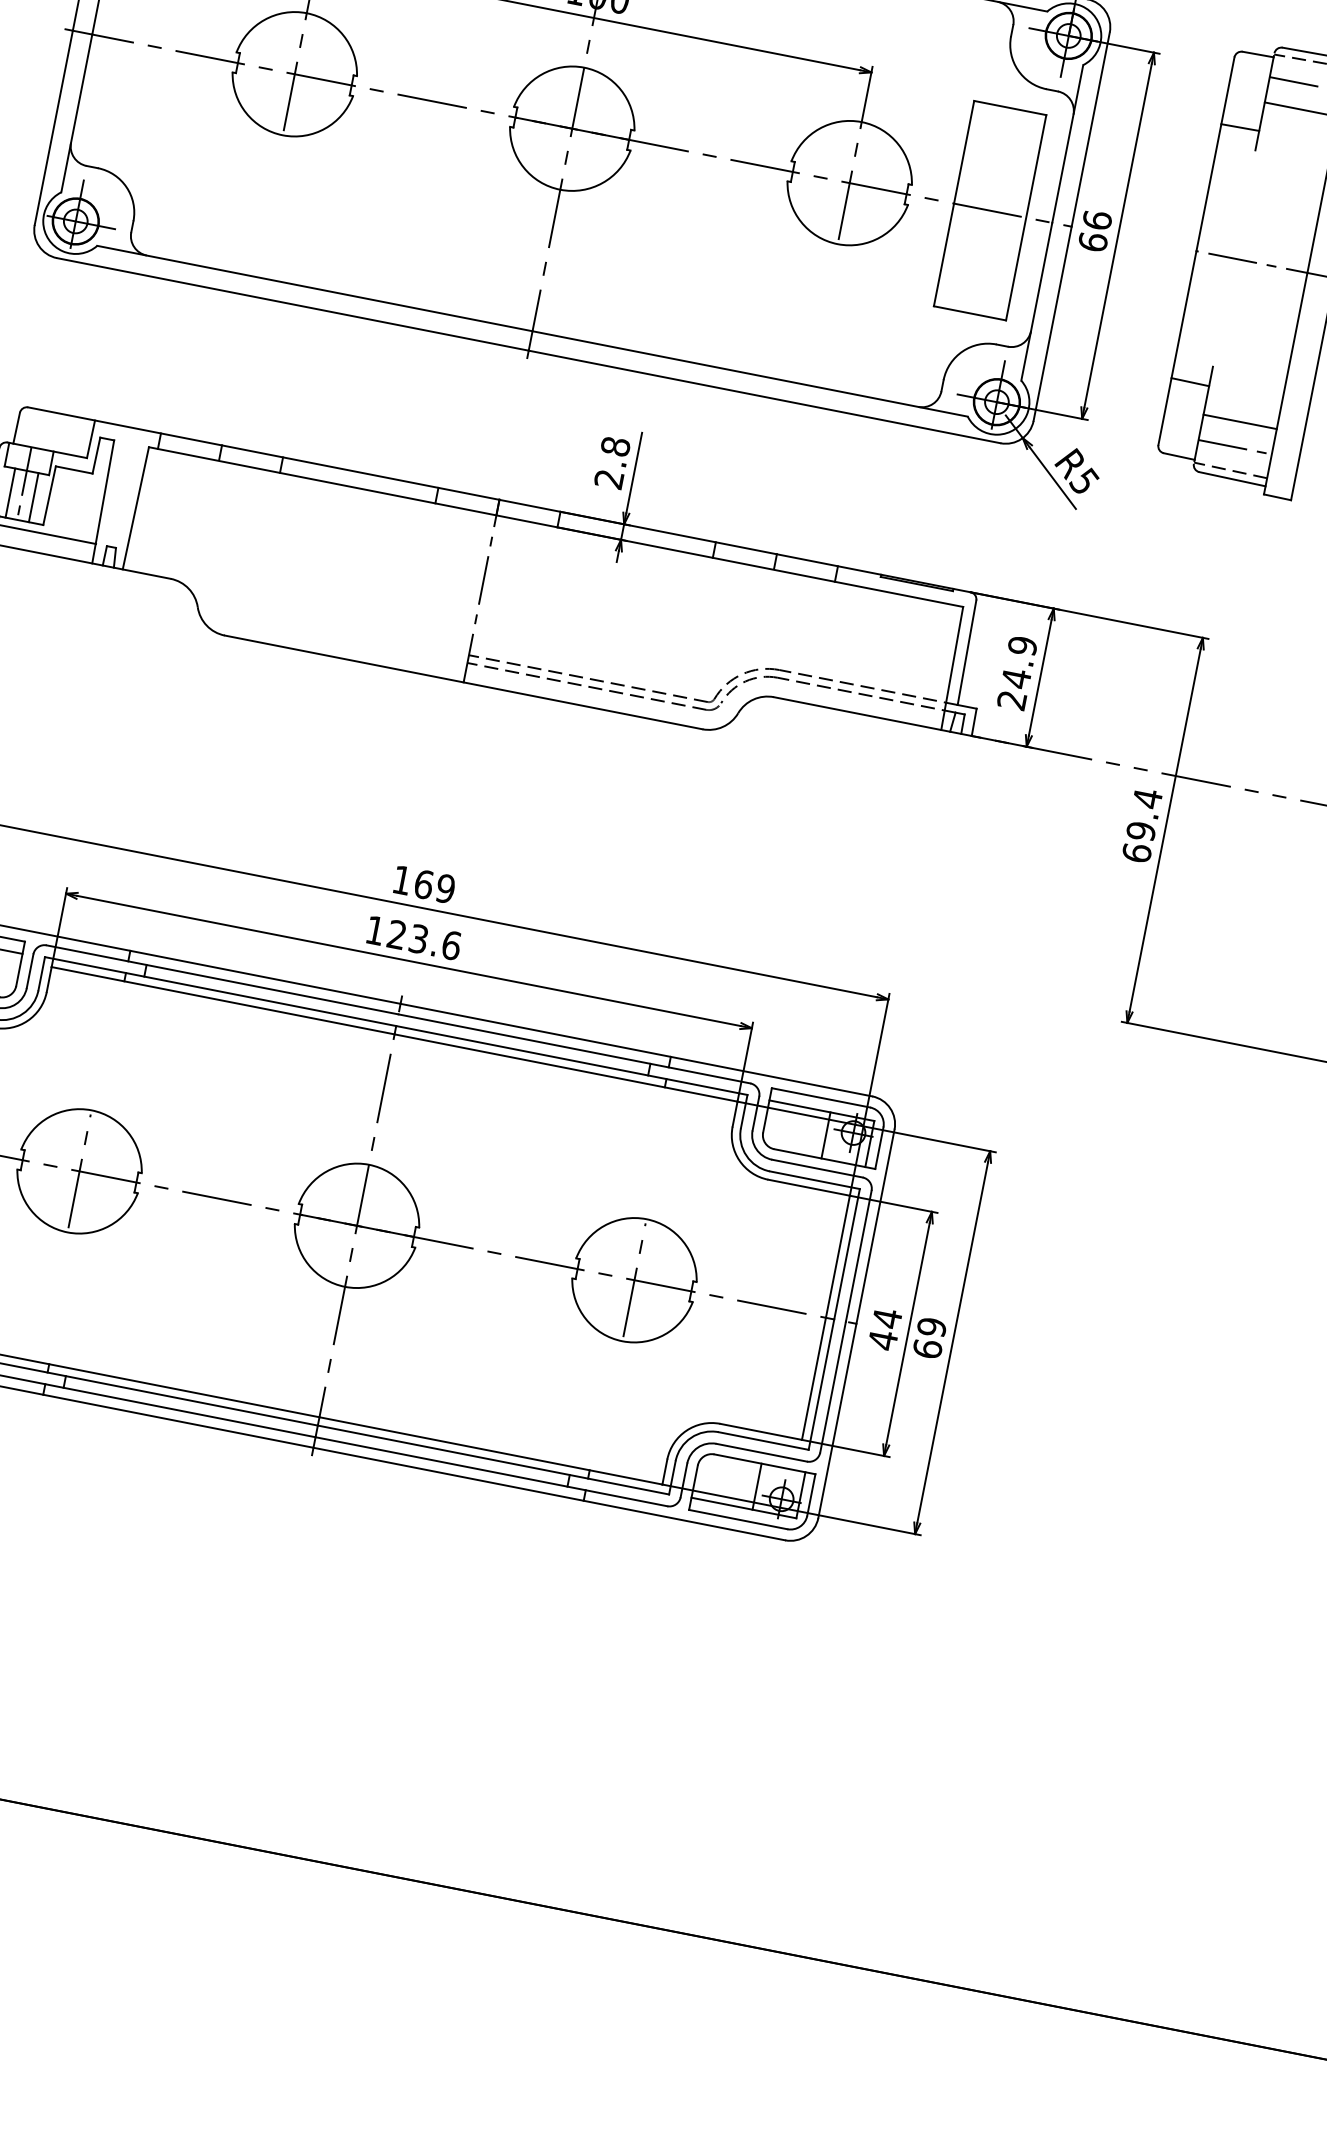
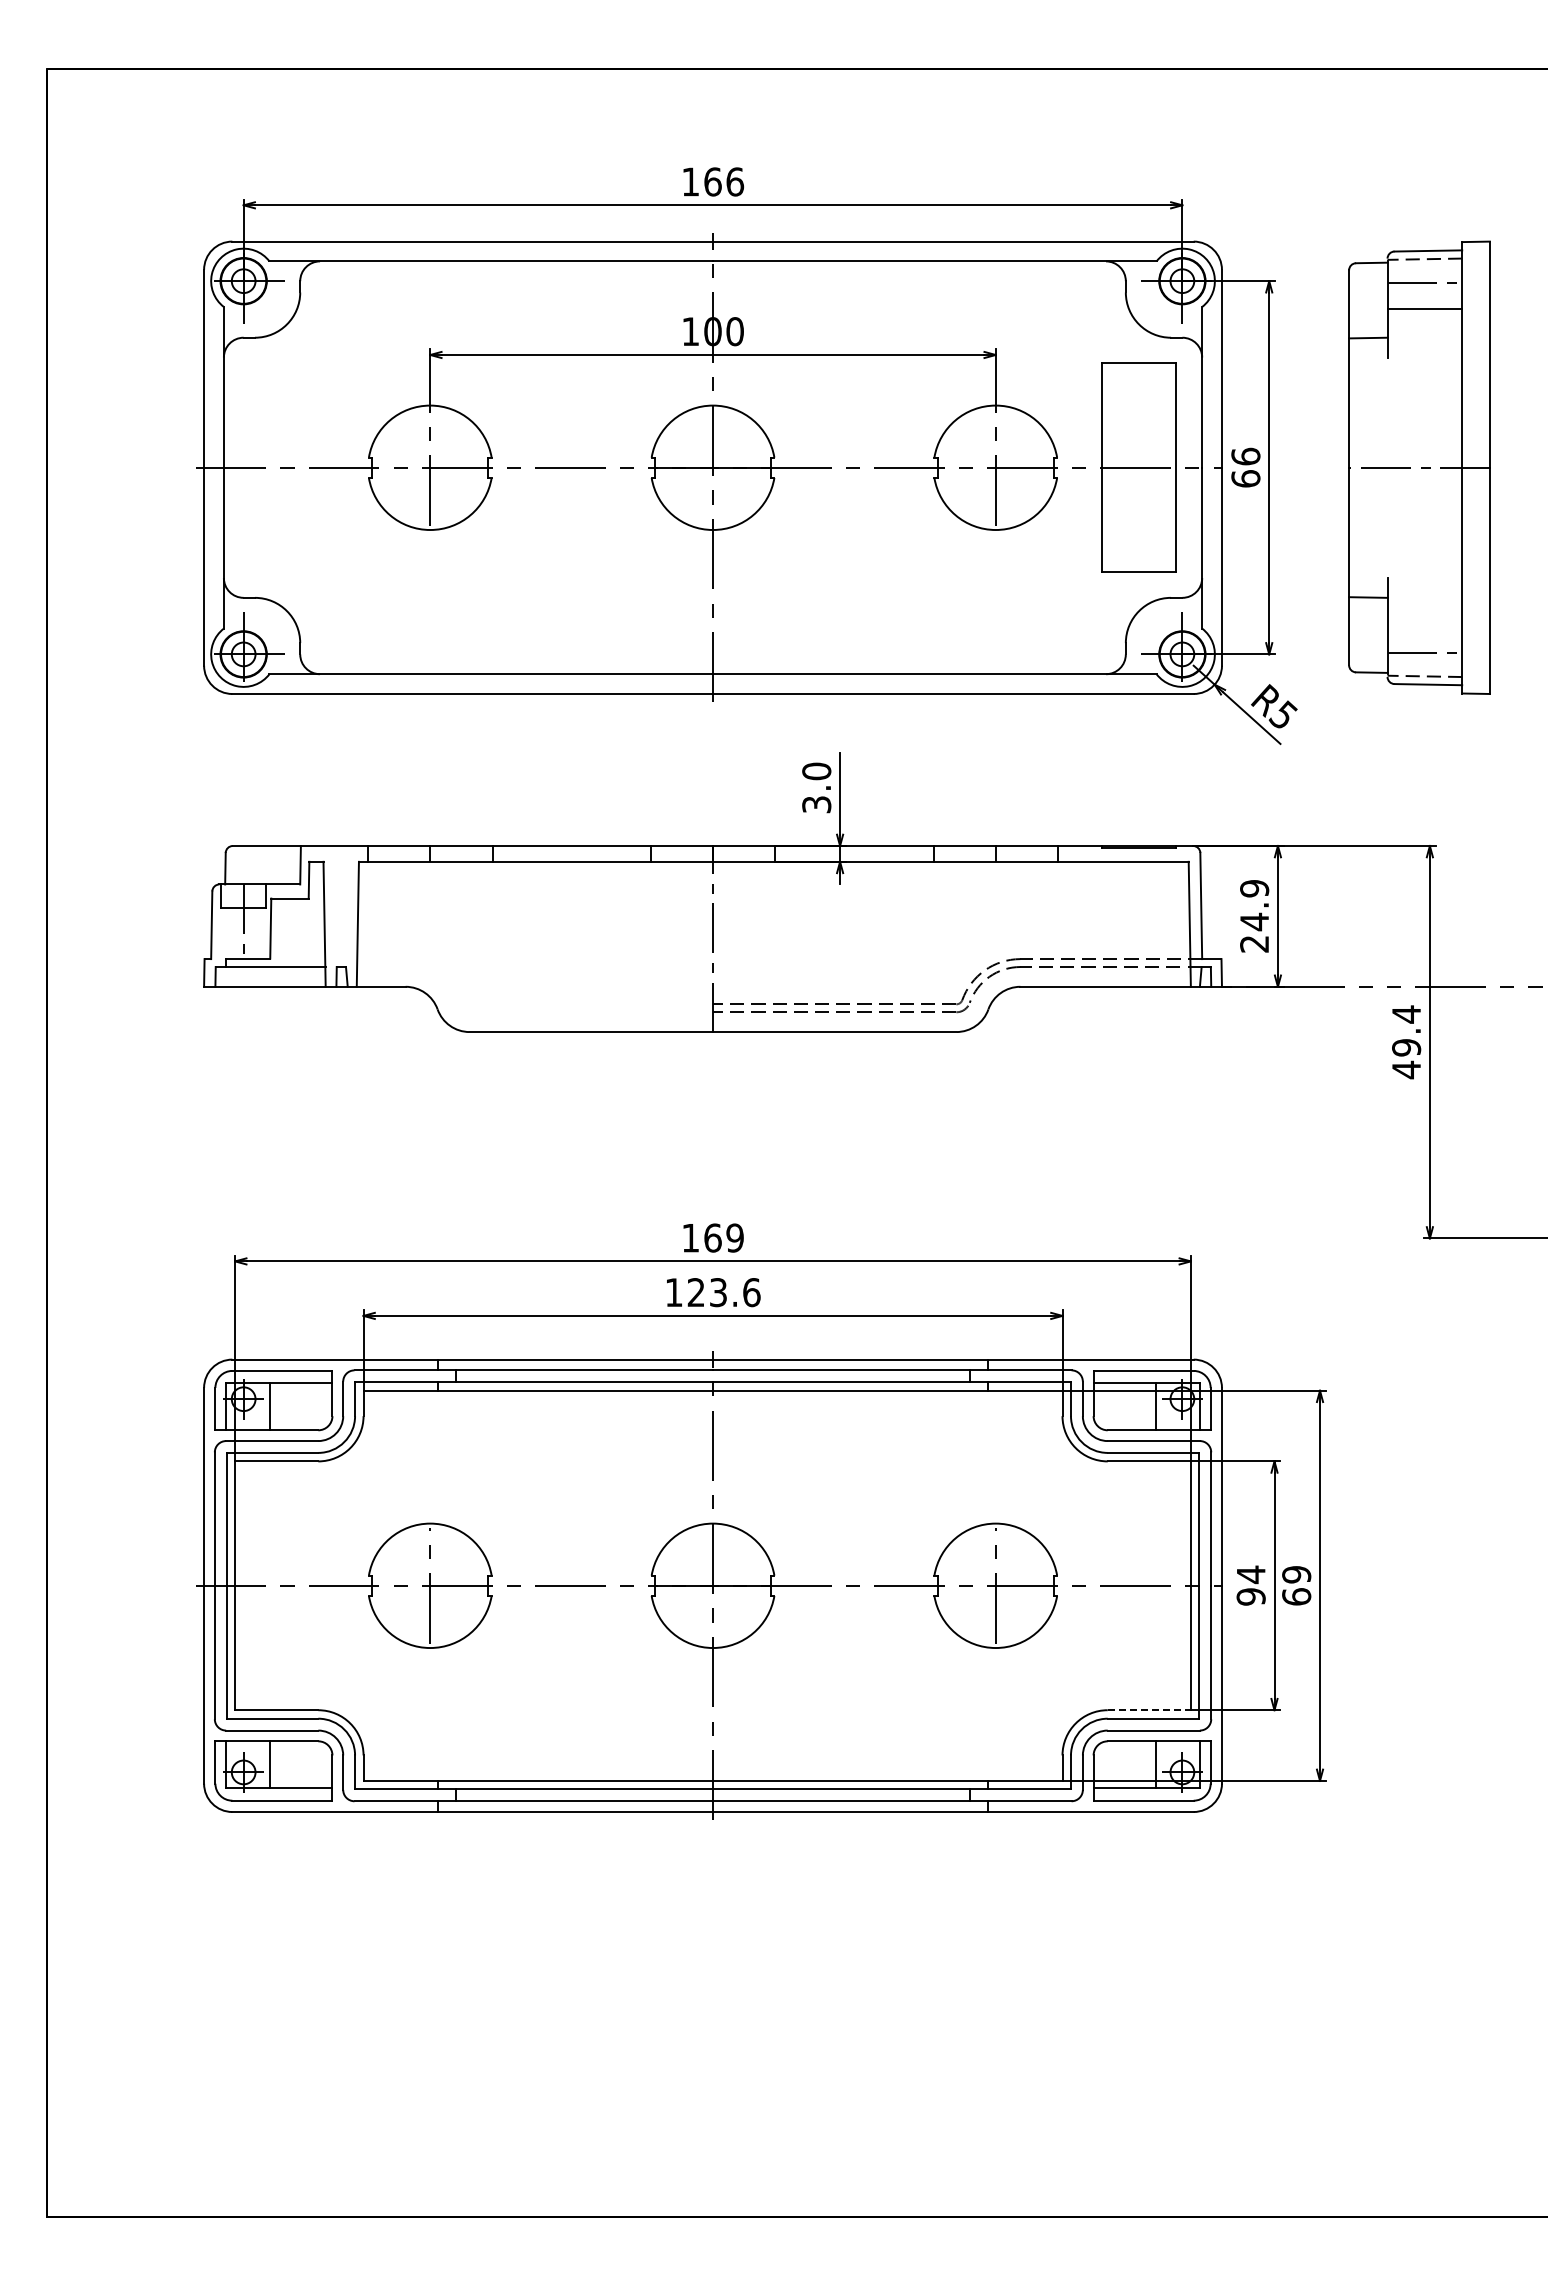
line: (1239, 421) -> (1424, 626), removed
text: (612, 462) -> (816, 787), 2.8 -> 3.0
line: (10, 492) -> (231, 933), removed
line: (33, 497) -> (255, 933), removed
text: (1136, 852) -> (1406, 1069), 69.4 -> 49.4
text: (882, 1339) -> (1250, 1596), 44 -> 94
line: (761, 1432) -> (1149, 1710), solid -> dashed

